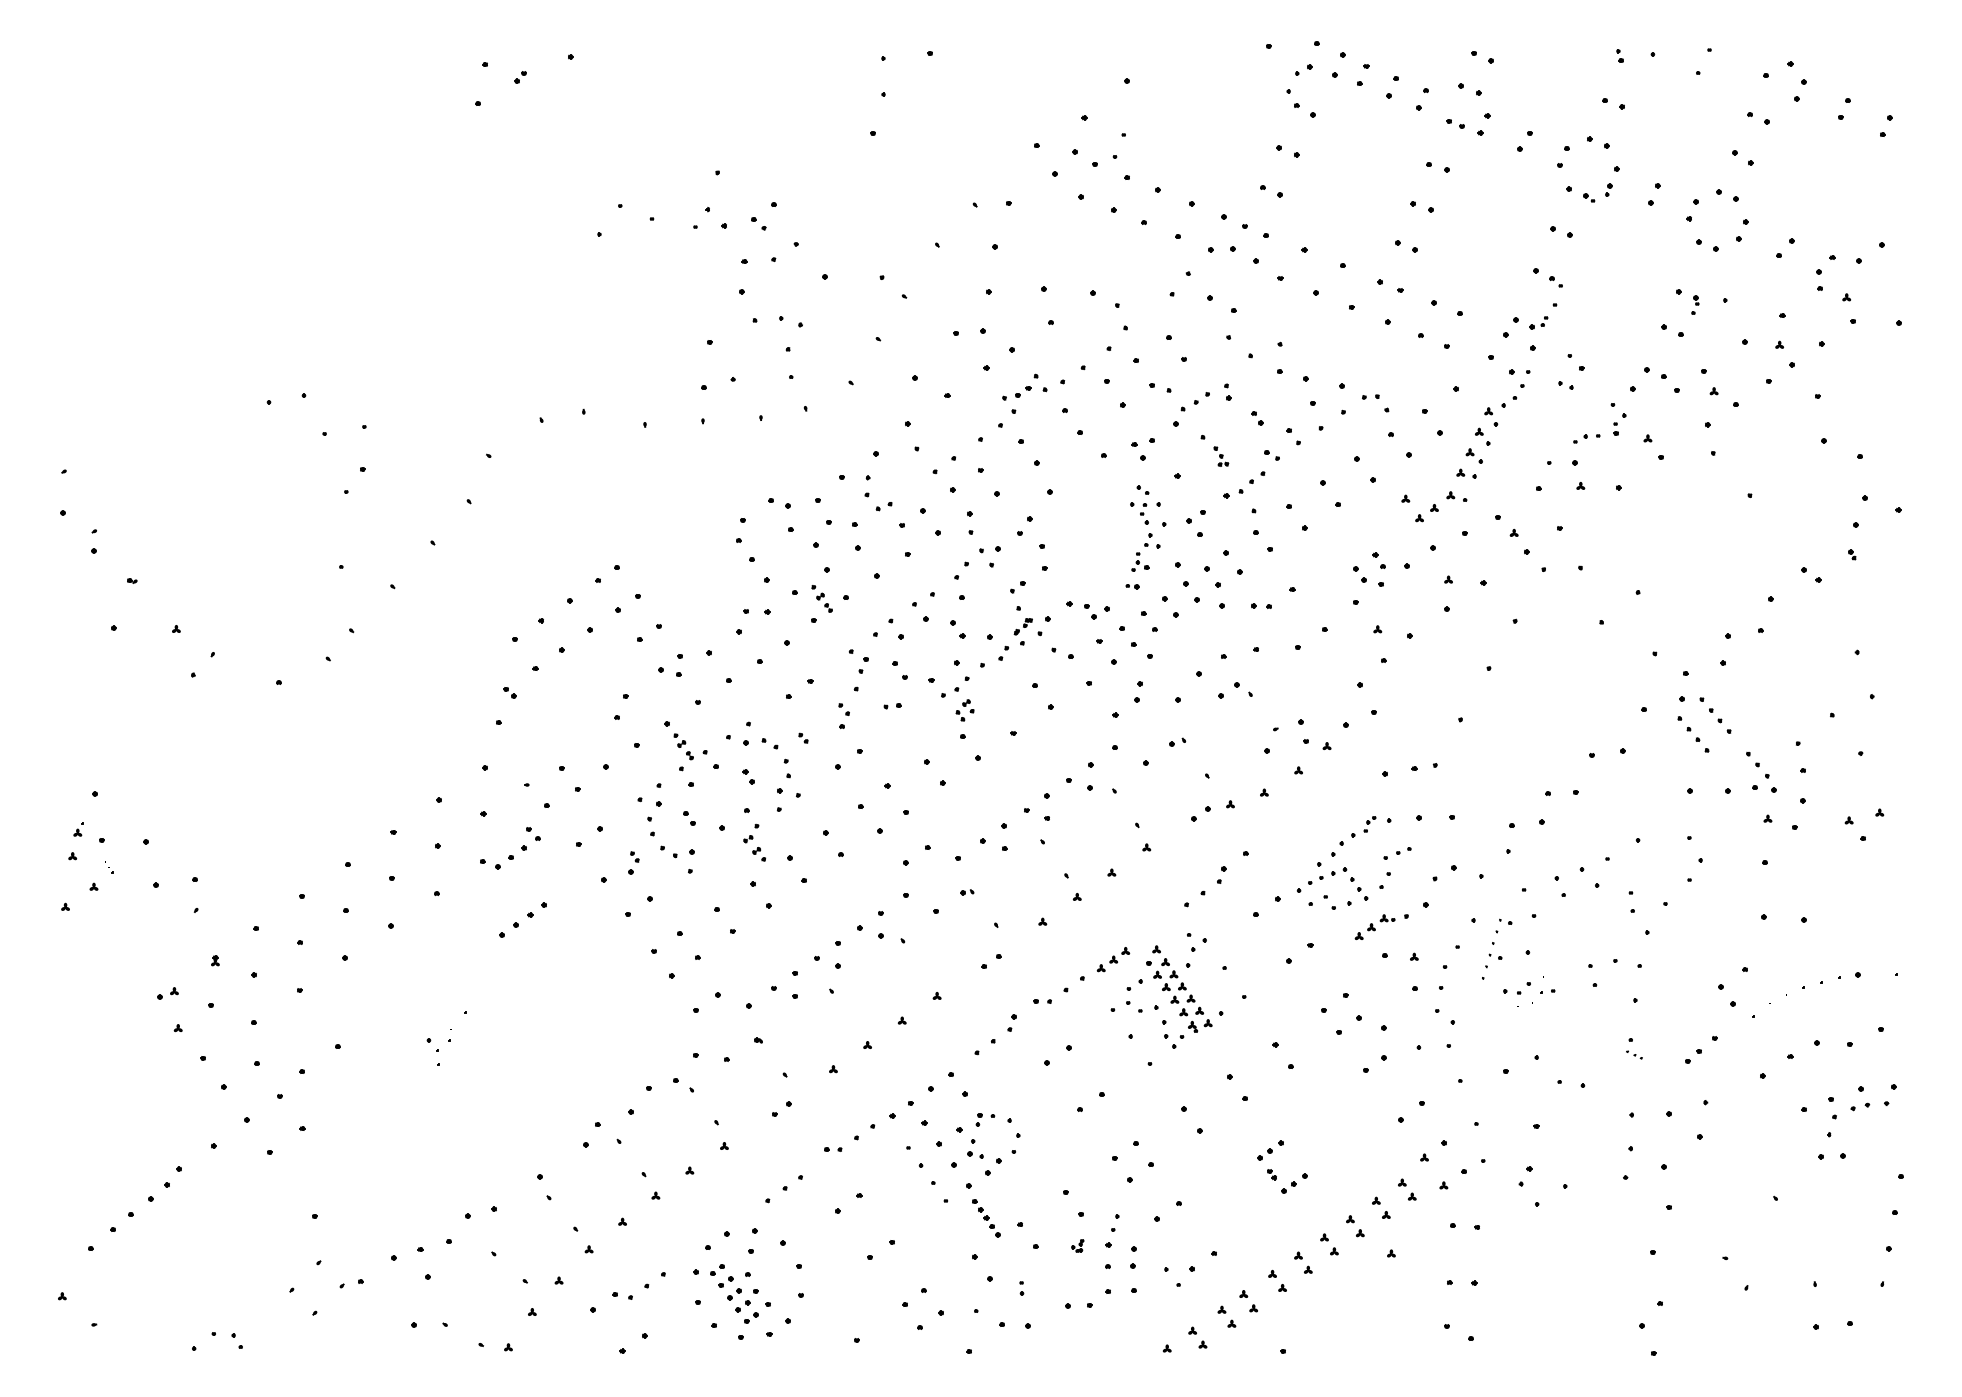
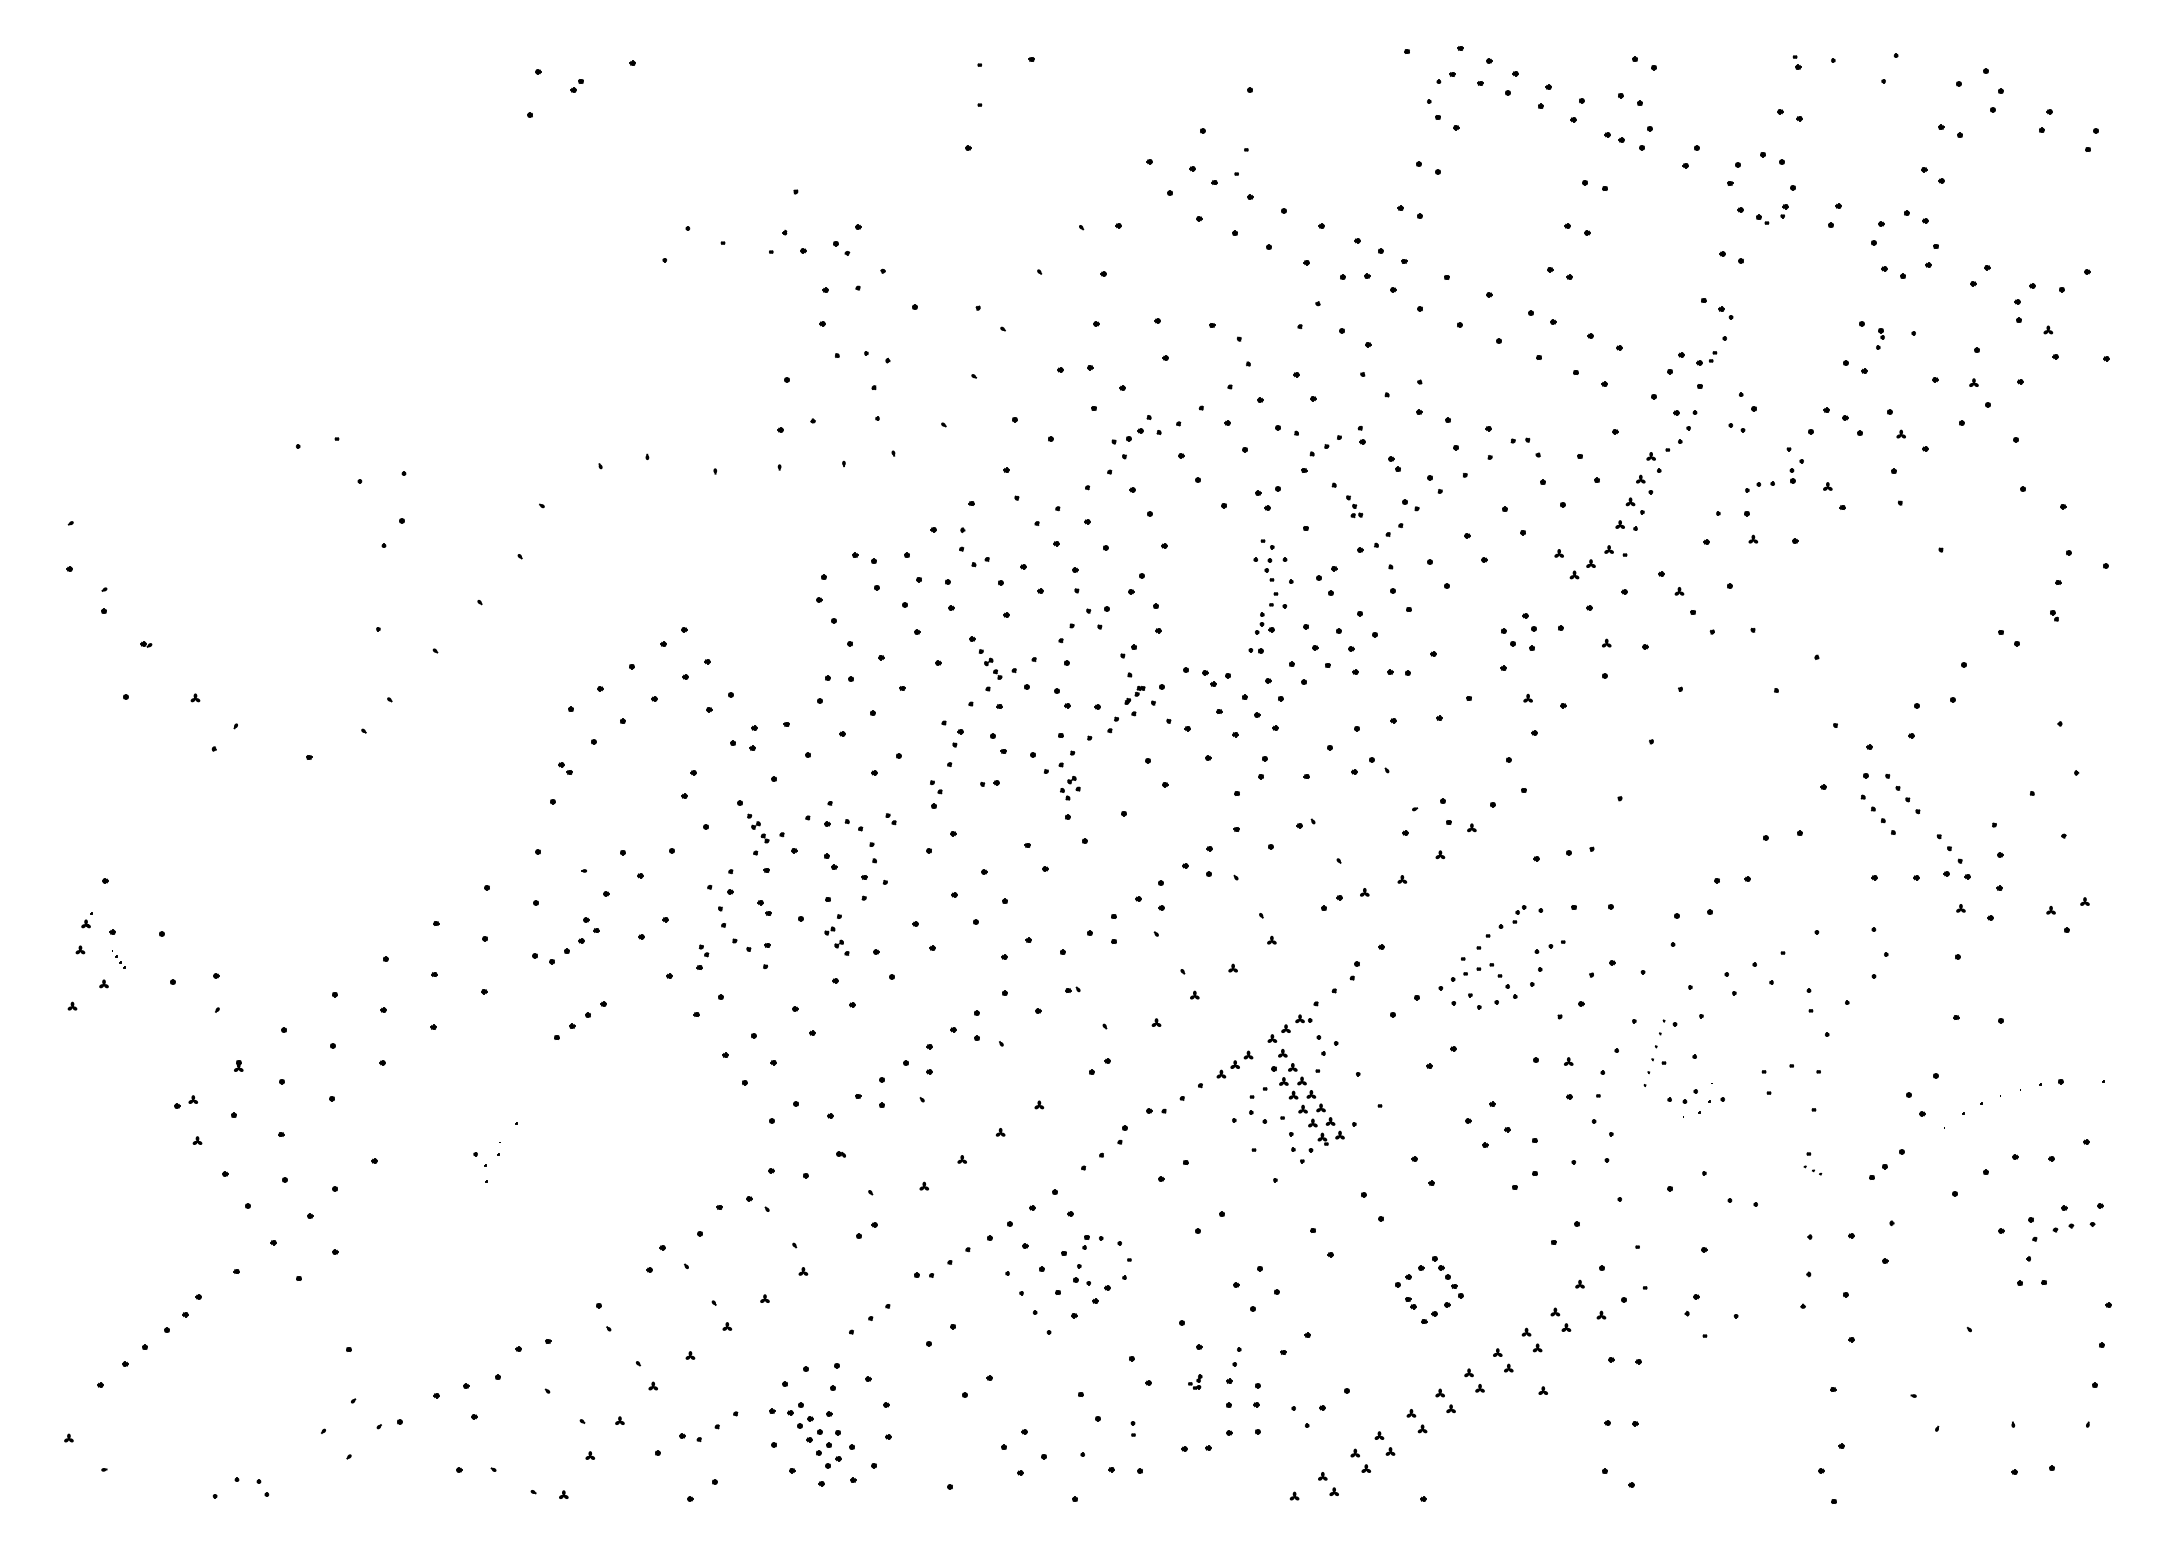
part: (821, 598) -> (989, 664), moved
part: (1374, 927) -> (1289, 1029), moved
part: (986, 1218) -> (1447, 1277), moved

